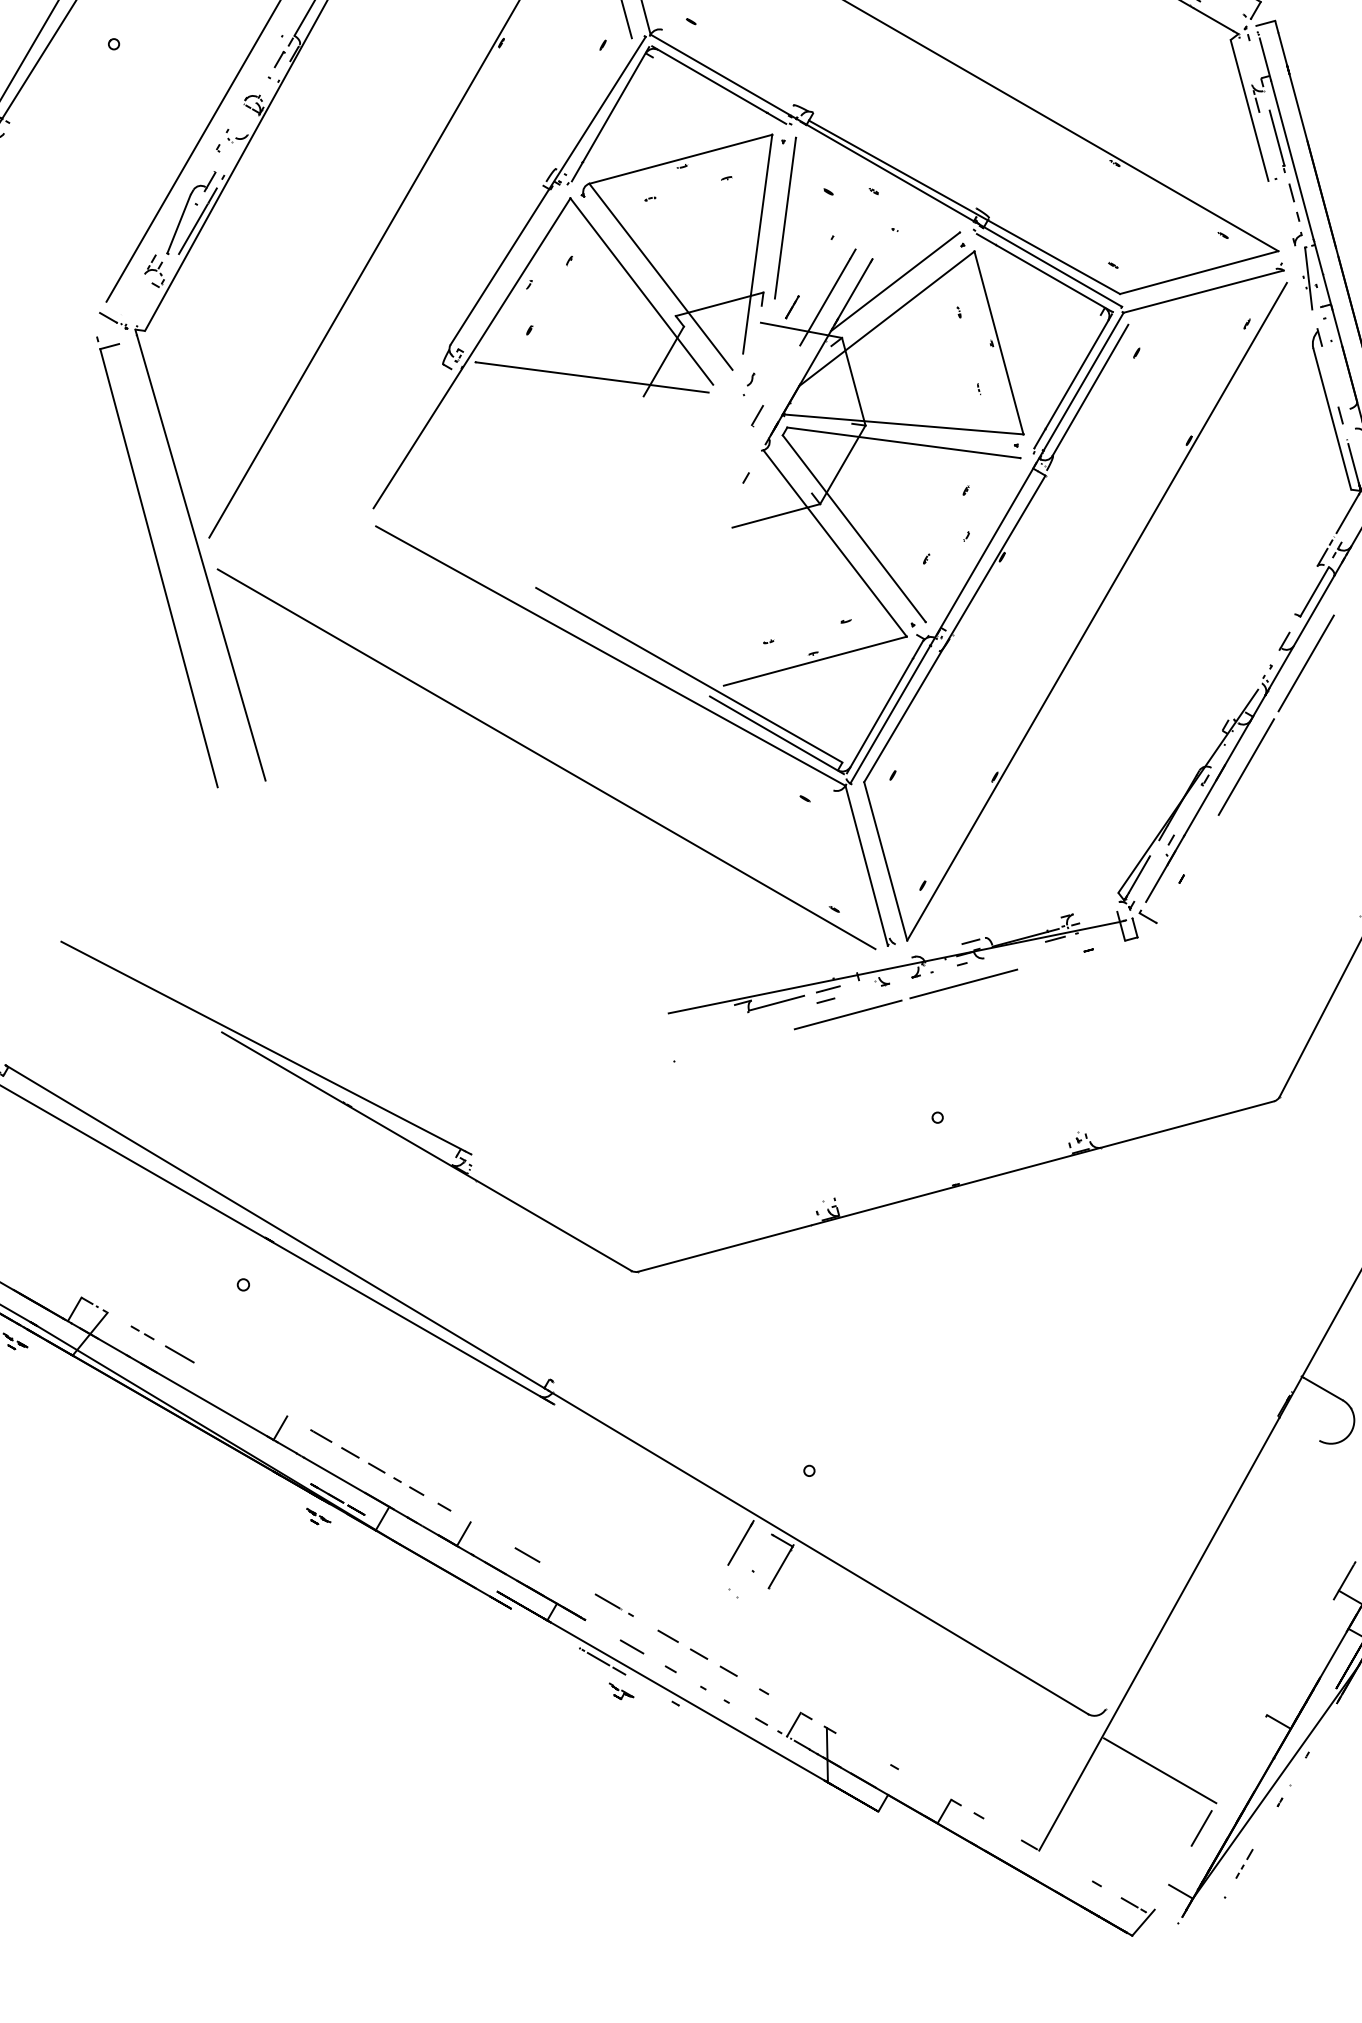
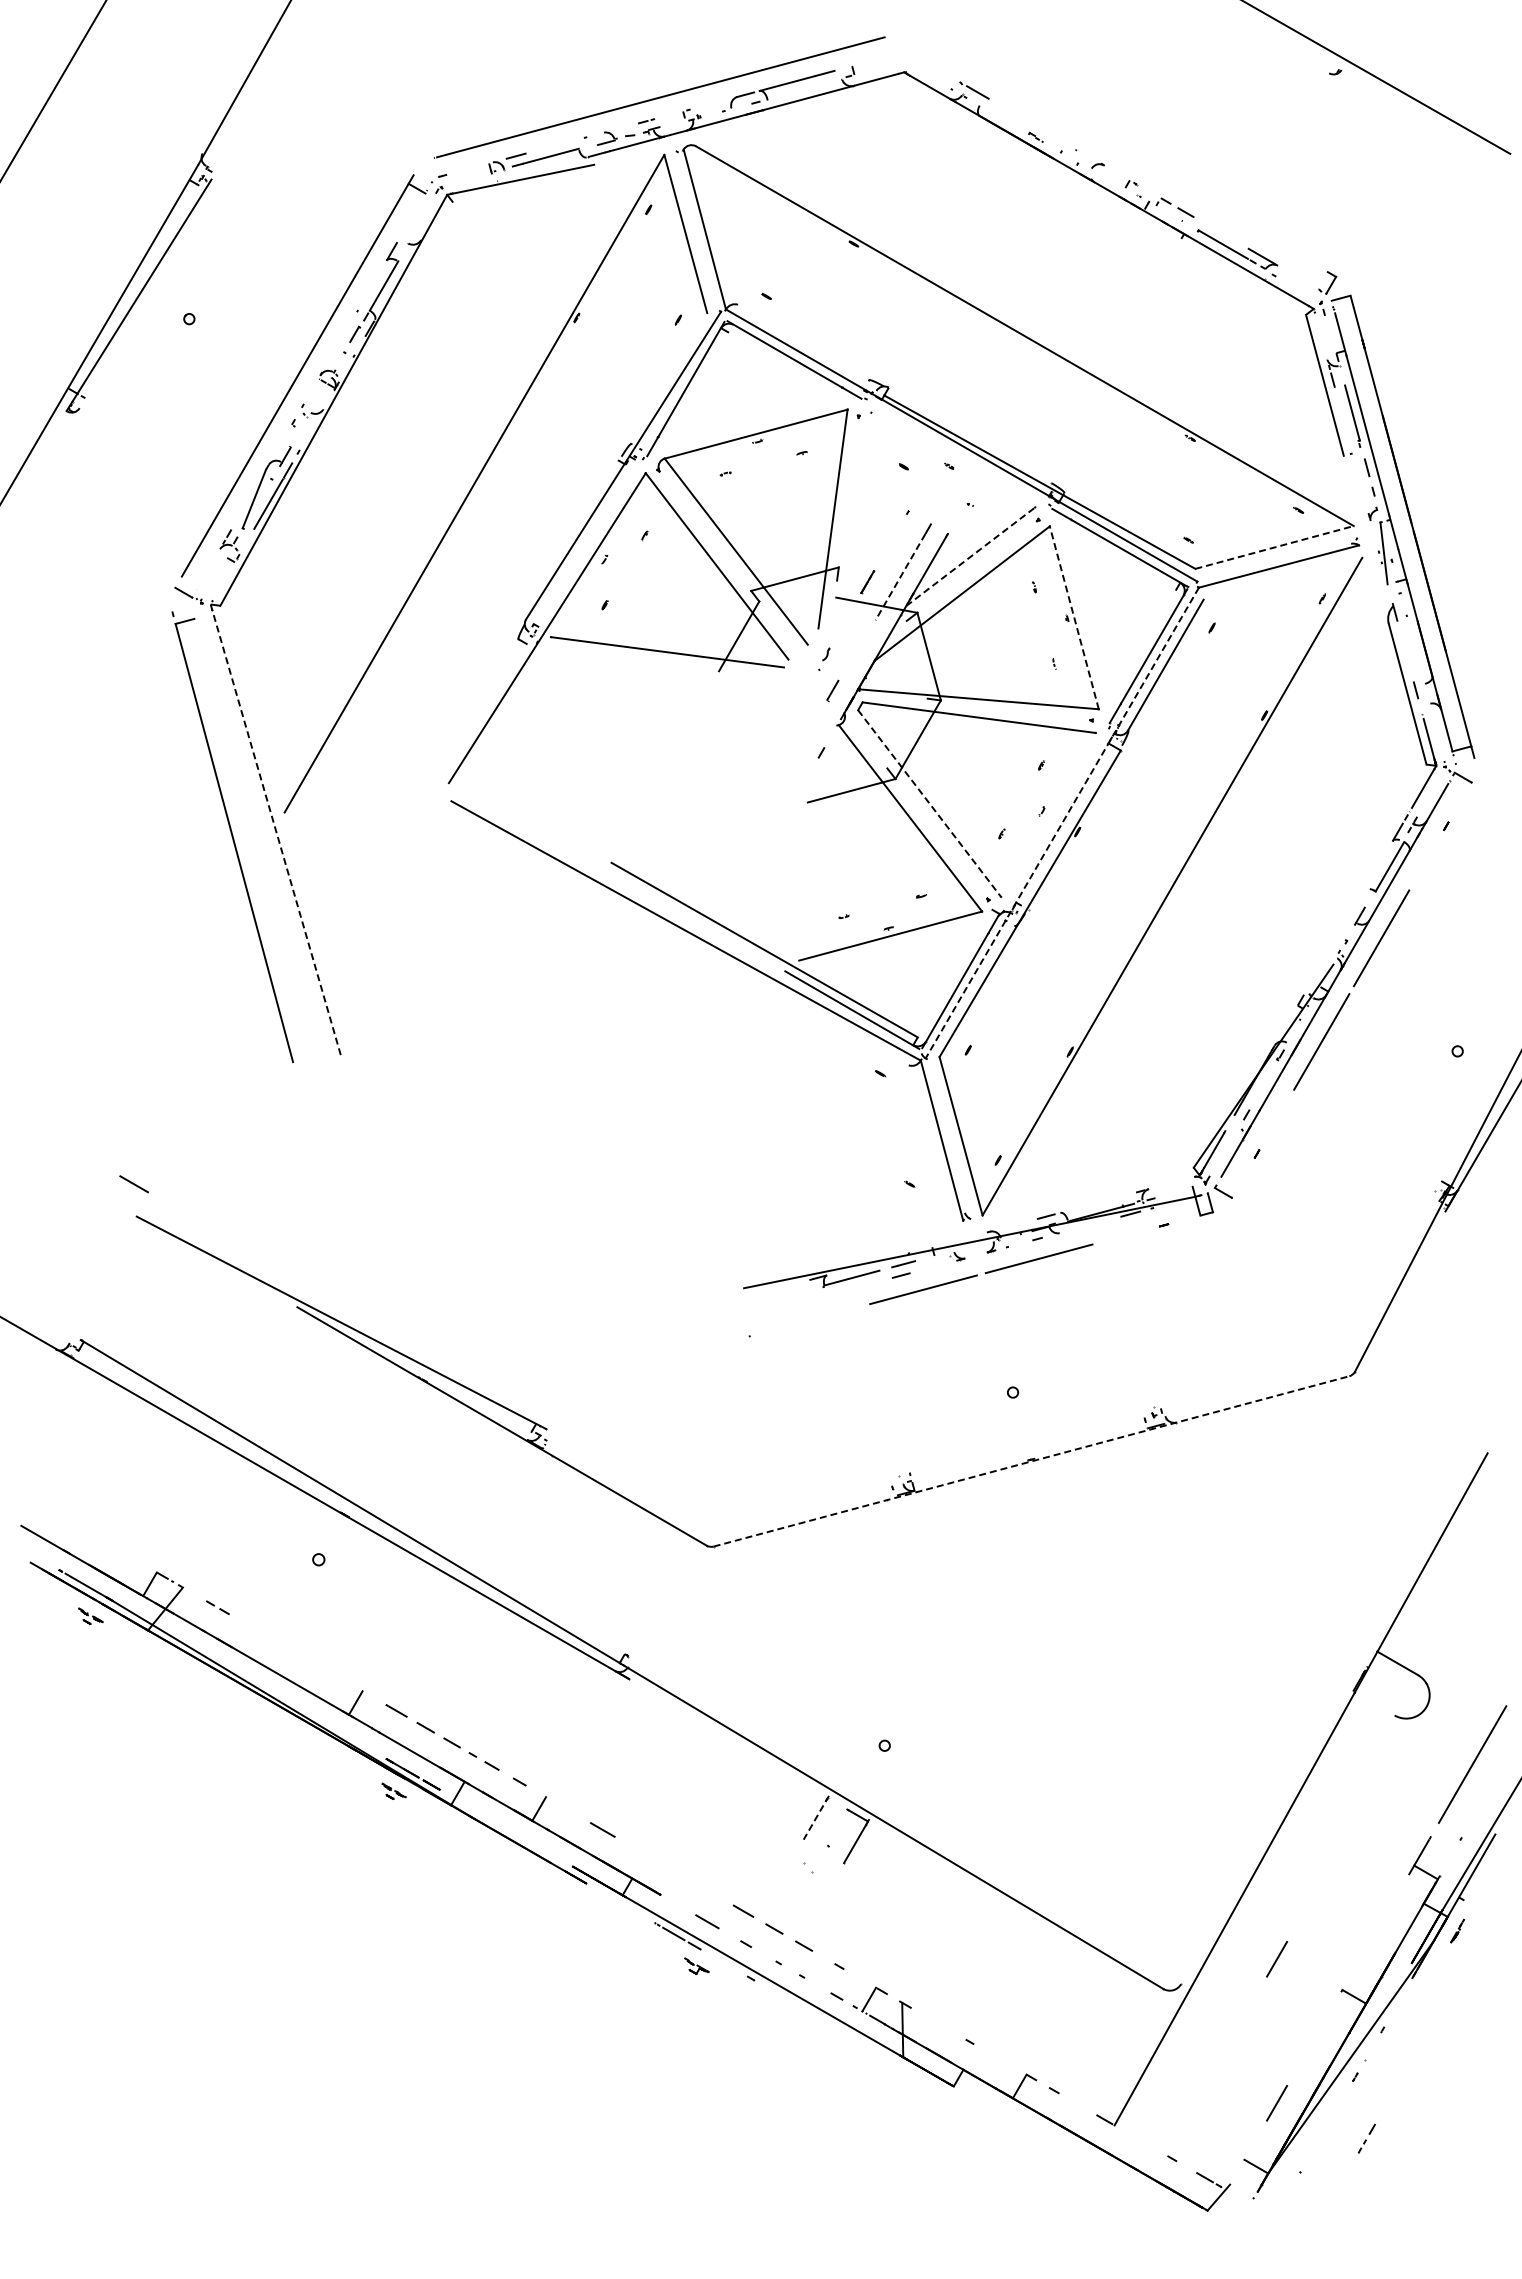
line: (785, 217) -> (860, 492), removed
line: (1200, 272) -> (1275, 547), solid -> dashed
line: (896, 281) -> (971, 556), solid -> dashed
line: (825, 302) -> (900, 577), solid -> dashed
line: (999, 342) -> (1074, 617), solid -> dashed
line: (854, 528) -> (929, 803), solid -> dashed
line: (987, 548) -> (1062, 823), solid -> dashed
line: (200, 554) -> (275, 829), solid -> dashed
line: (546, 758) -> (621, 1033), removed
line: (956, 1186) -> (1031, 1461), solid -> dashed
line: (179, 1354) -> (133, 1184), moved
line: (741, 1543) -> (816, 1818), solid -> dashed
line: (614, 1604) -> (689, 1879), removed
line: (1202, 1684) -> (1277, 1959), added
line: (1160, 1770) -> (1235, 2045), removed
part: (1244, 1863) -> (1366, 2138), moved

